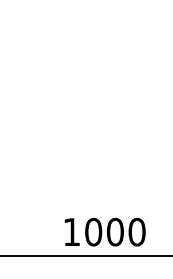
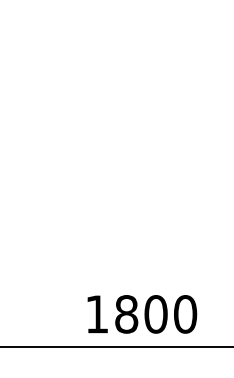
text: (93, 232) -> (126, 314), 1000 -> 1800

